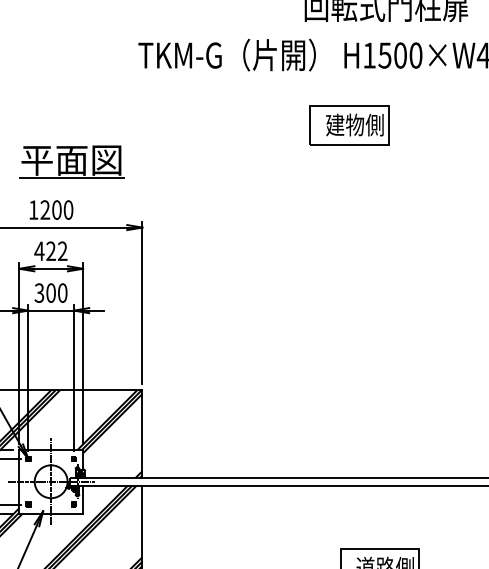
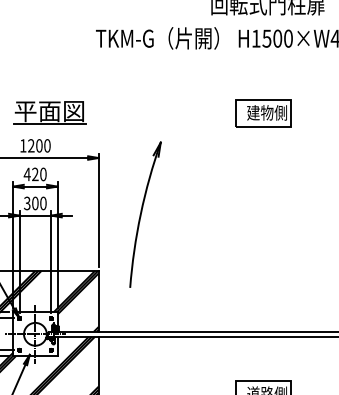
part: (349, 125) -> (263, 113), moved
text: (62, 251) -> (43, 174), 422 -> 420
part: (209, 309) -> (145, 214), added

